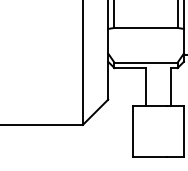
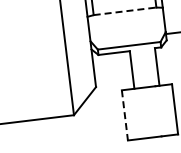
line: (146, 27) -> (125, 10), solid -> dashed
line: (133, 131) -> (125, 115), solid -> dashed

